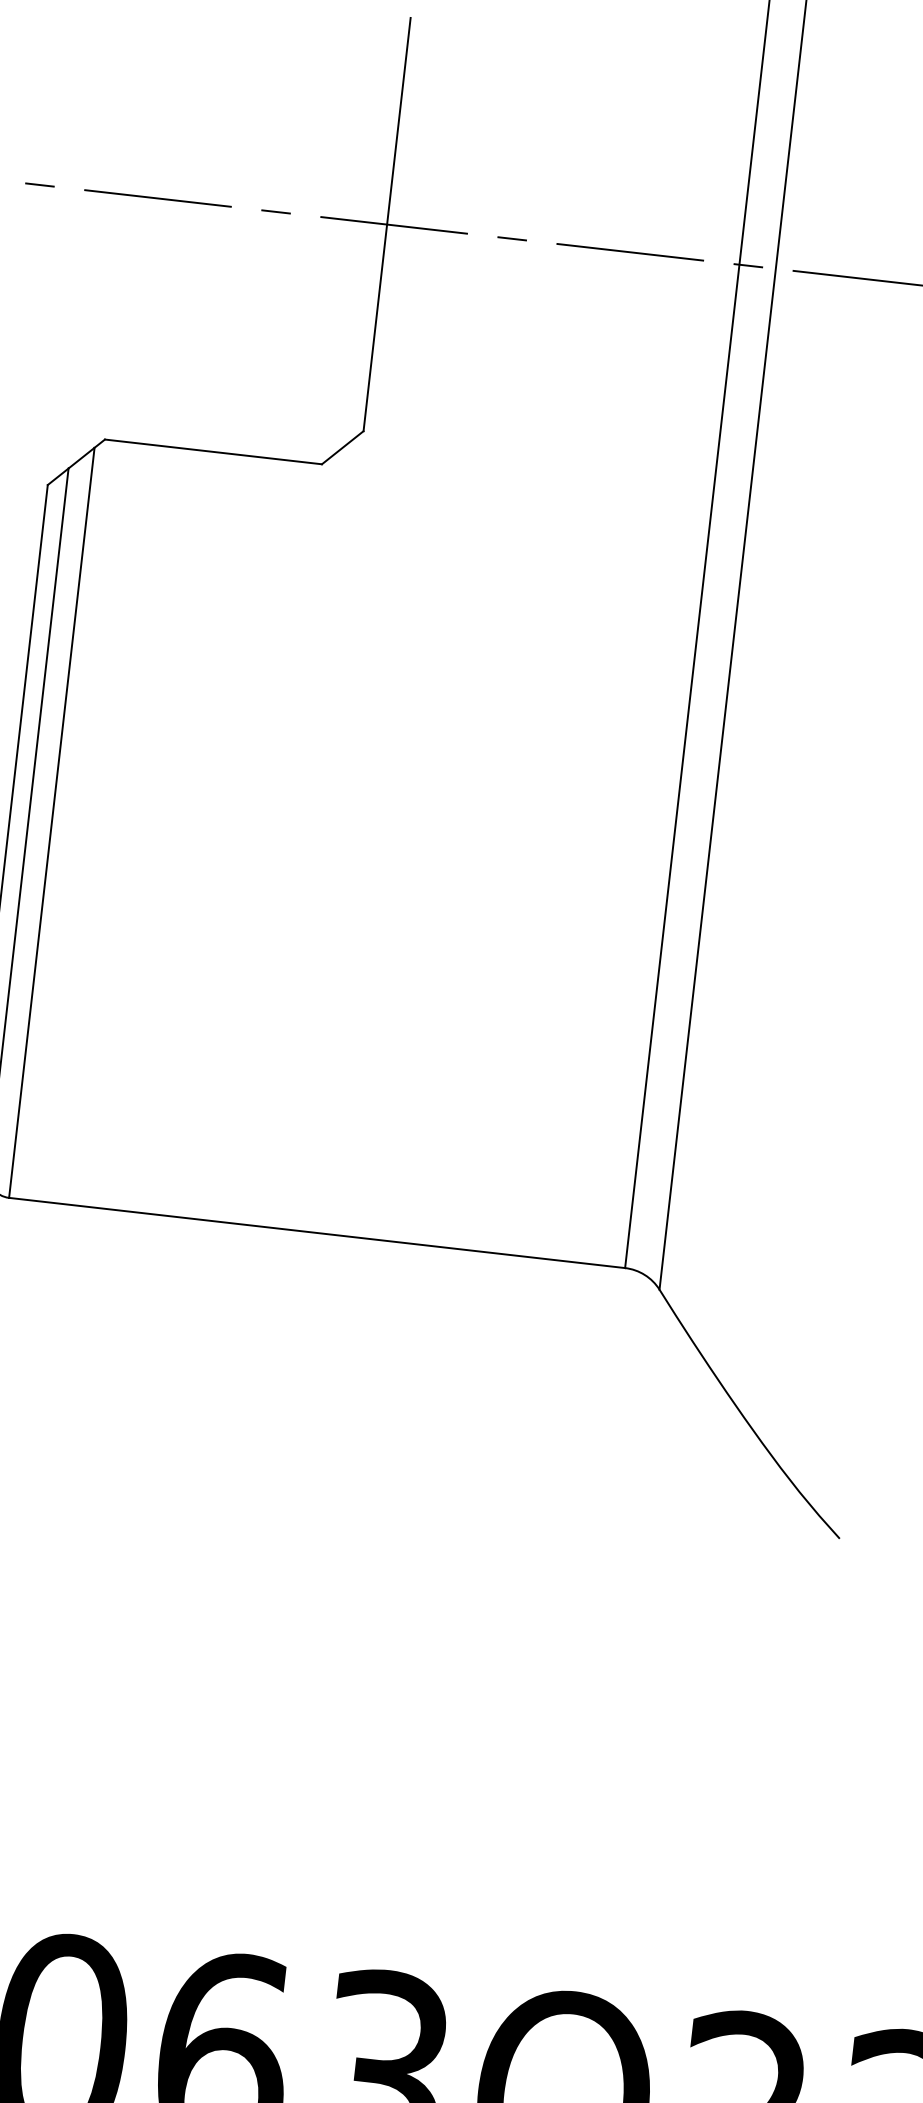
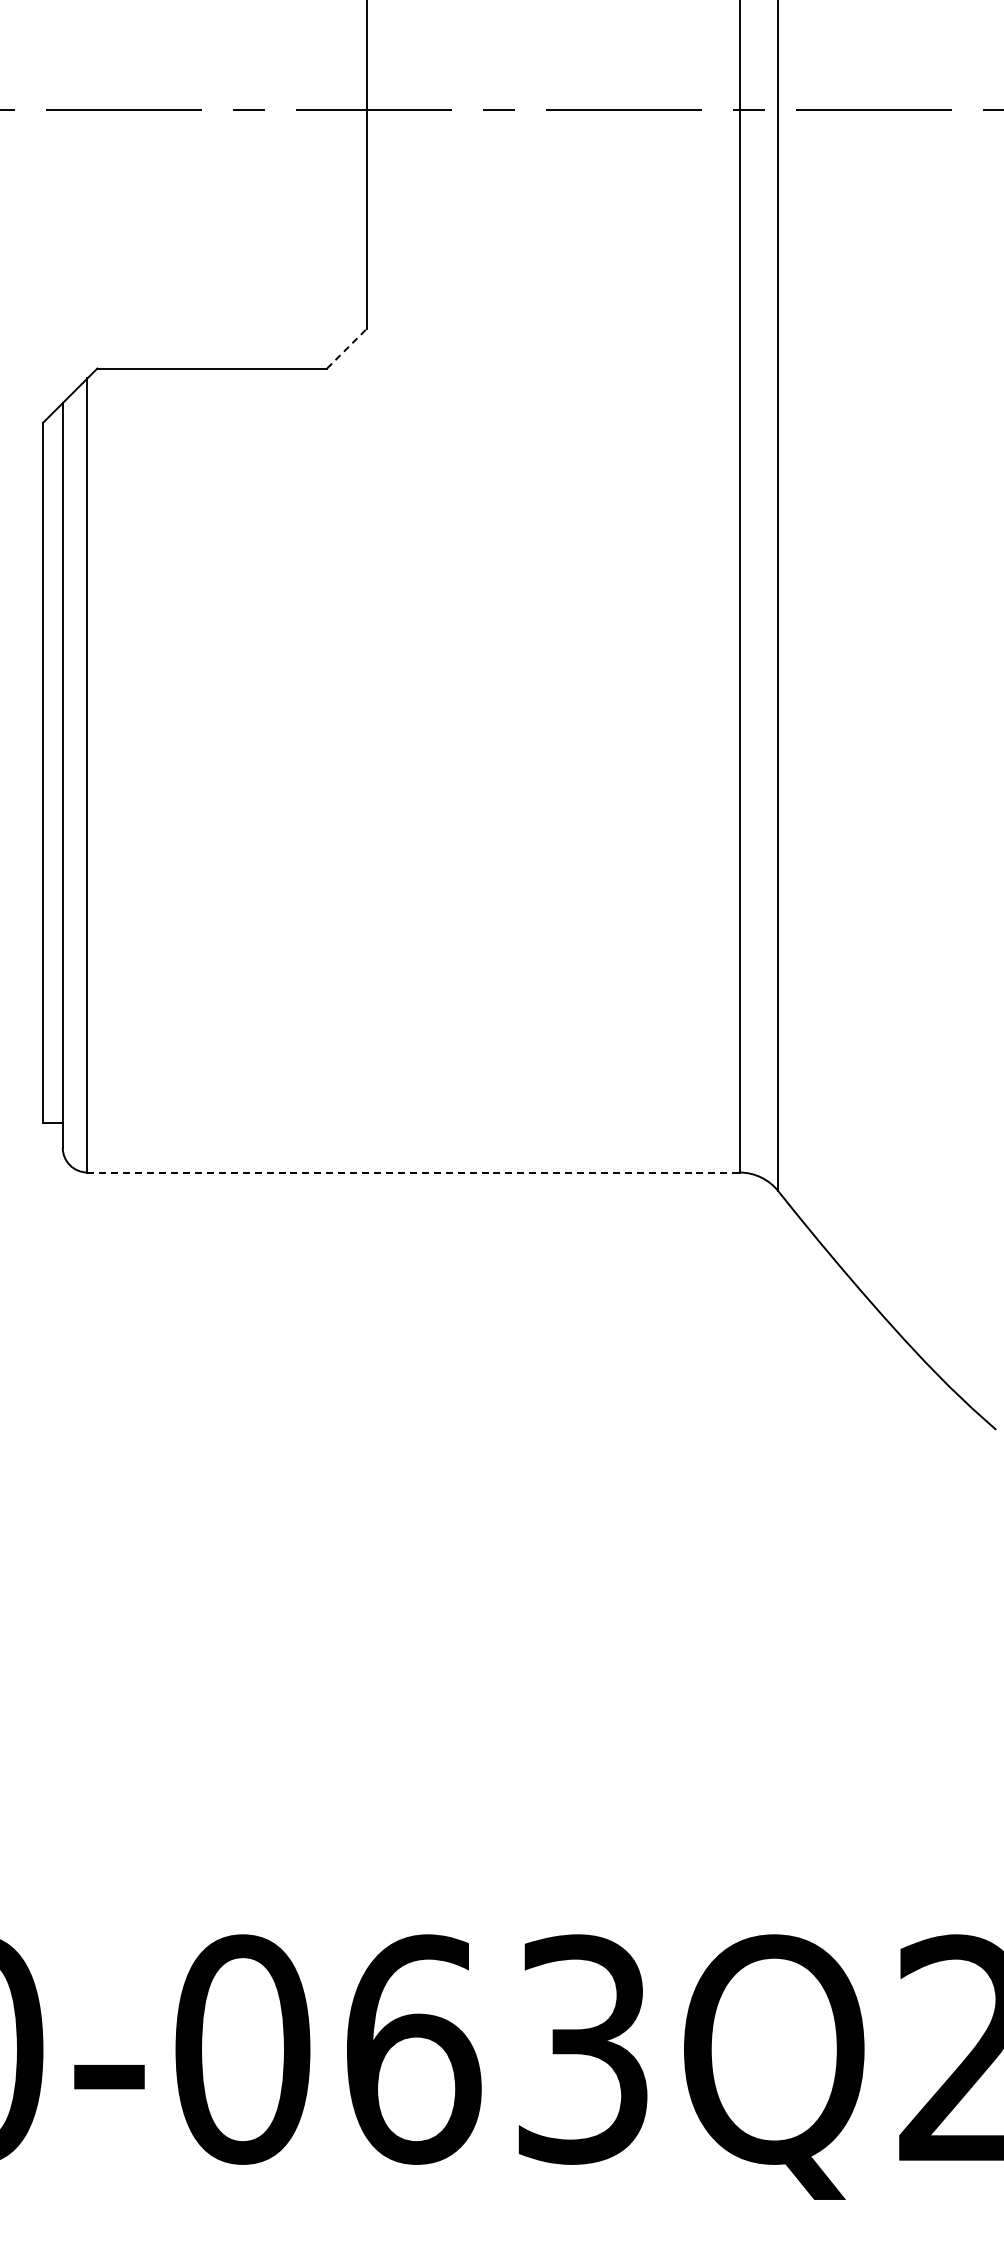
line: (342, 447) -> (346, 348), solid -> dashed
line: (318, 1233) -> (414, 1172), solid -> dashed

